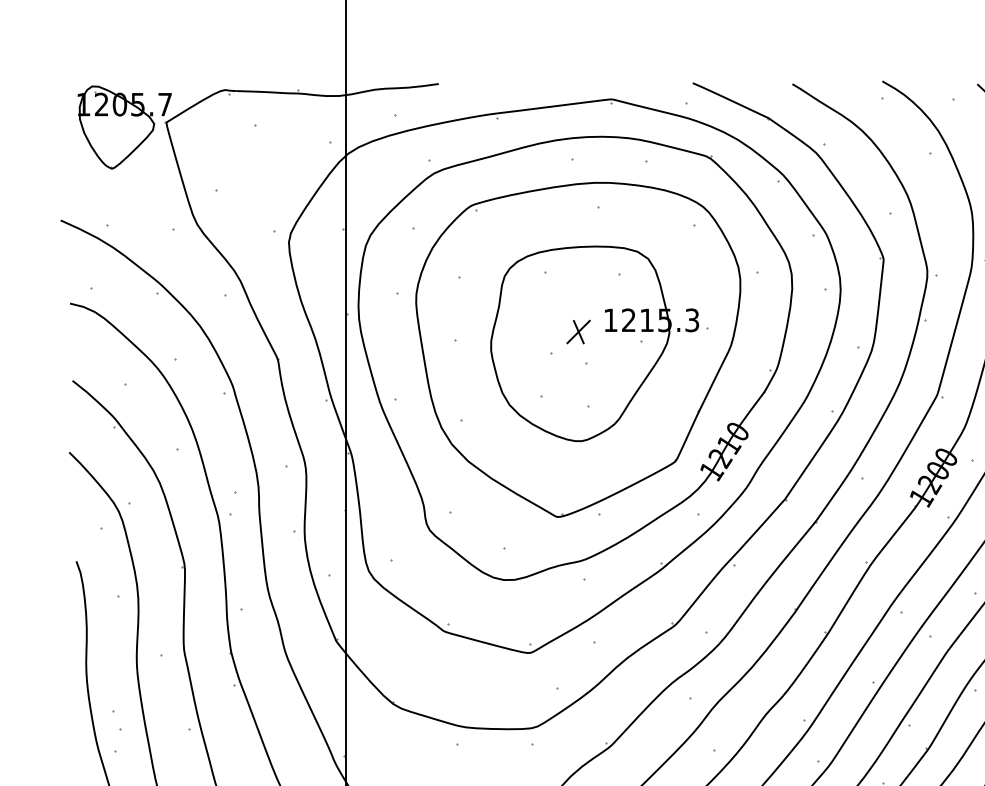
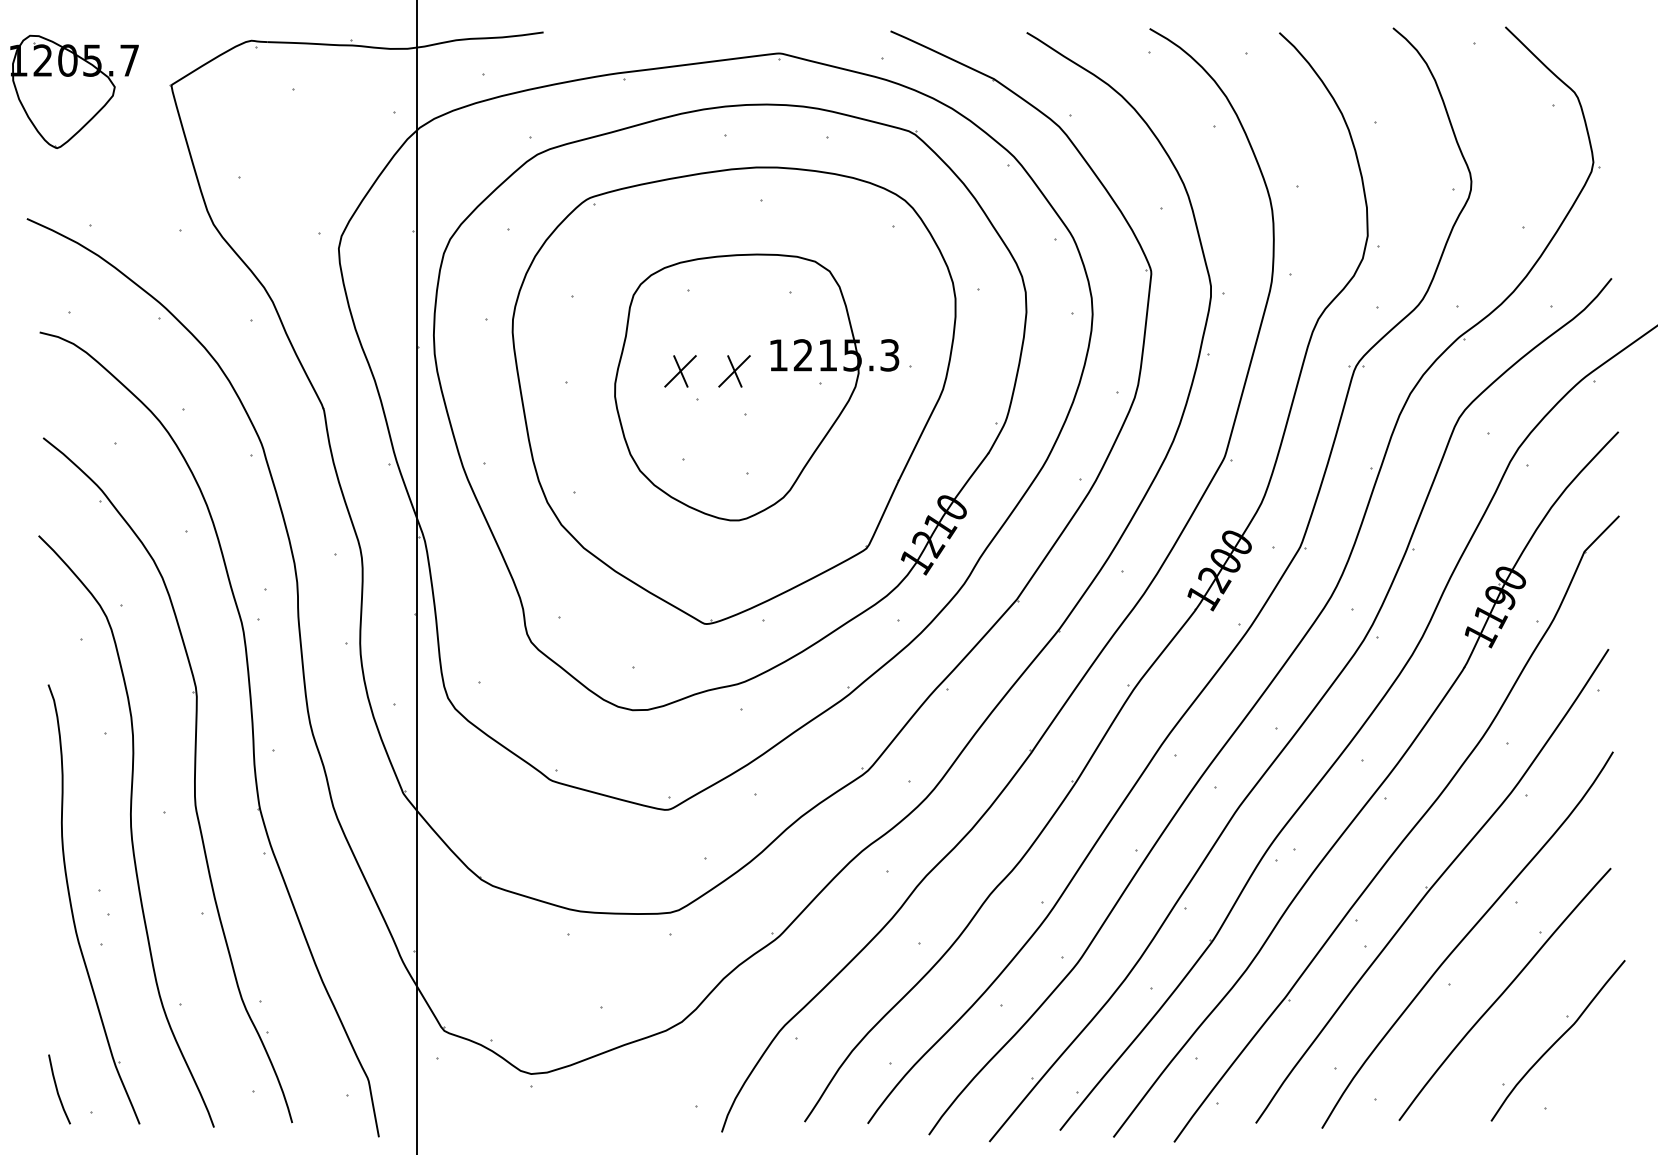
part: (124, 127) -> (74, 91), moved
part: (539, 332) -> (680, 371), added

